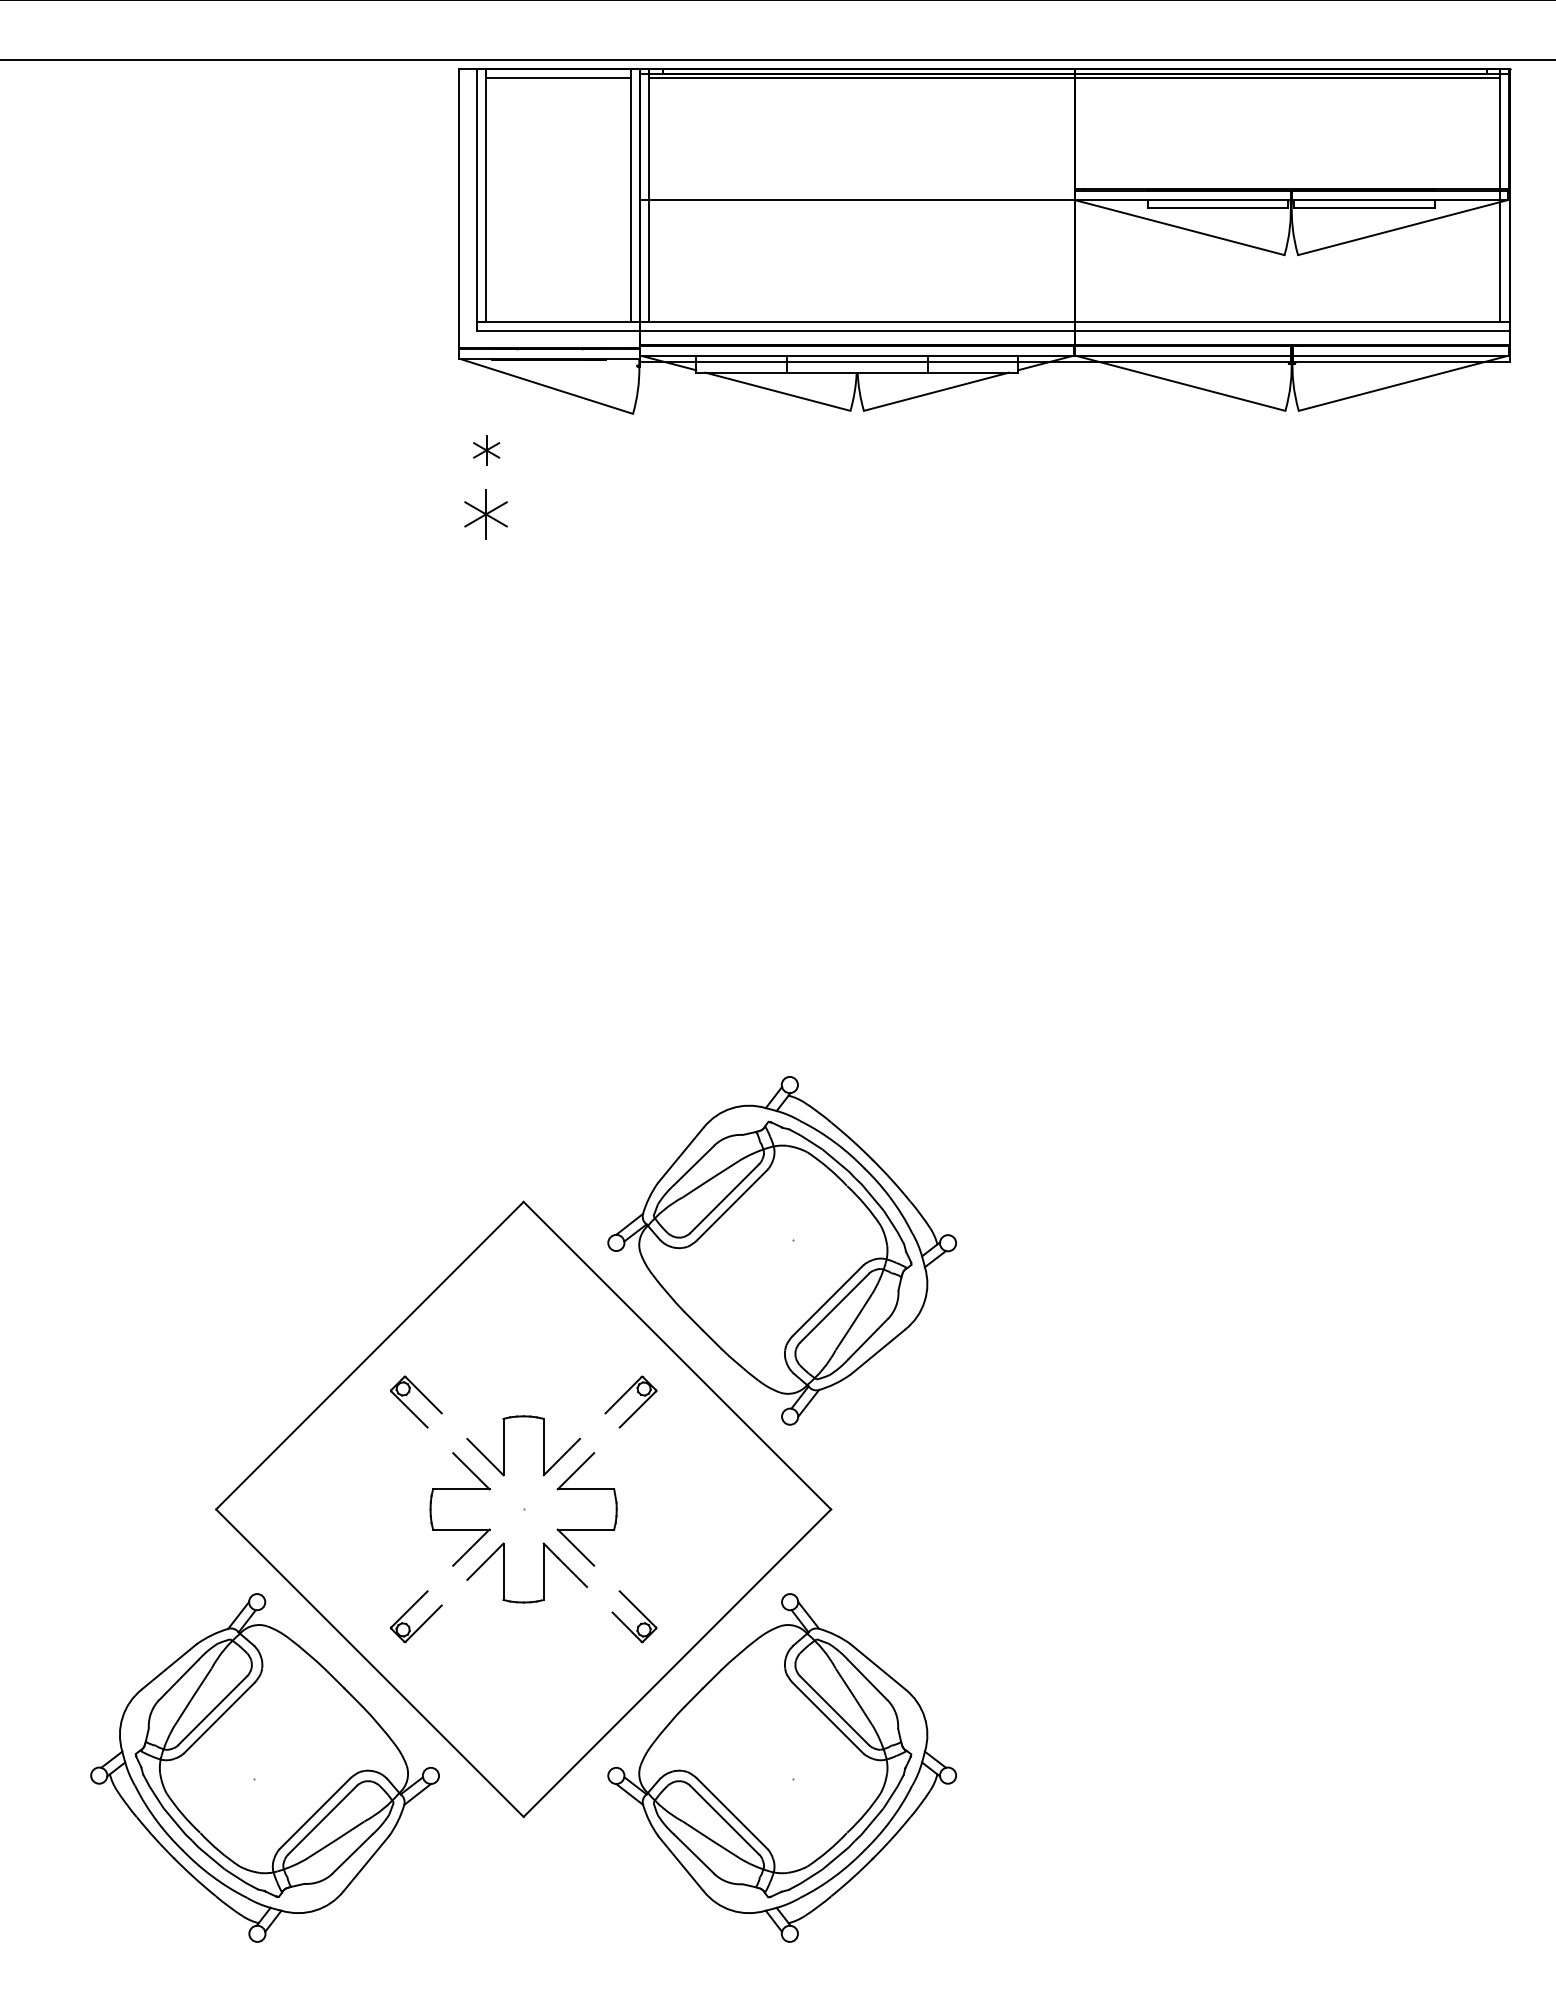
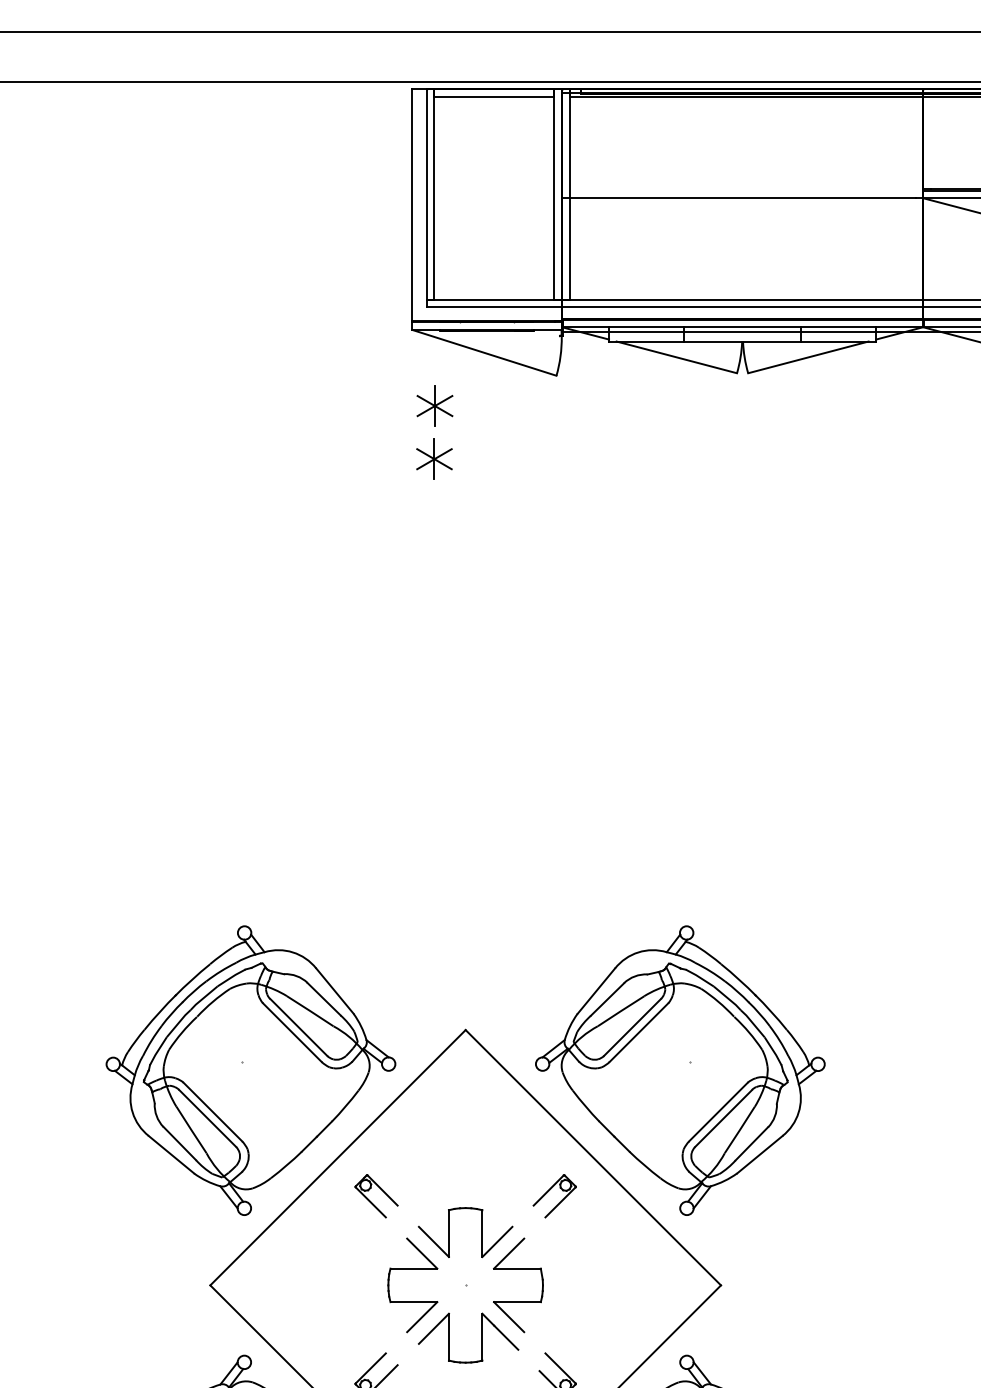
part: (486, 450) -> (434, 406), size x1.67
part: (264, 1250) -> (250, 1070), added

